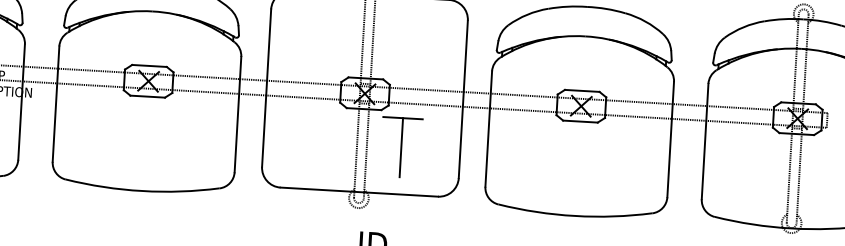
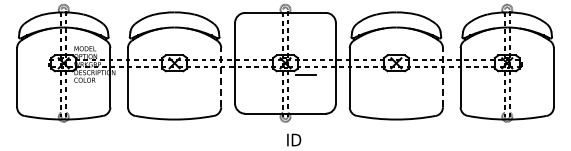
line: (238, 114) -> (221, 77), solid -> dashed
line: (669, 139) -> (442, 77), solid -> dashed
line: (401, 147) -> (305, 89), removed

